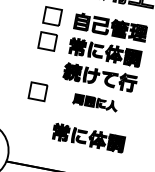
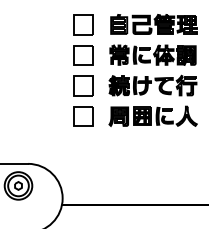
part: (43, 66) -> (83, 85), added
part: (95, 101) -> (152, 115), size x1.67
part: (88, 137) -> (152, 158), removed

